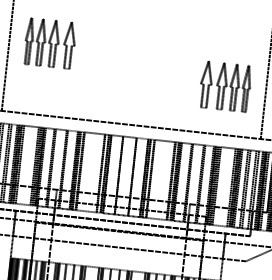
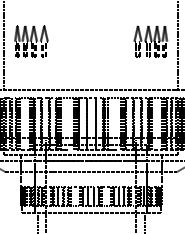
part: (224, 86) -> (150, 41), moved

